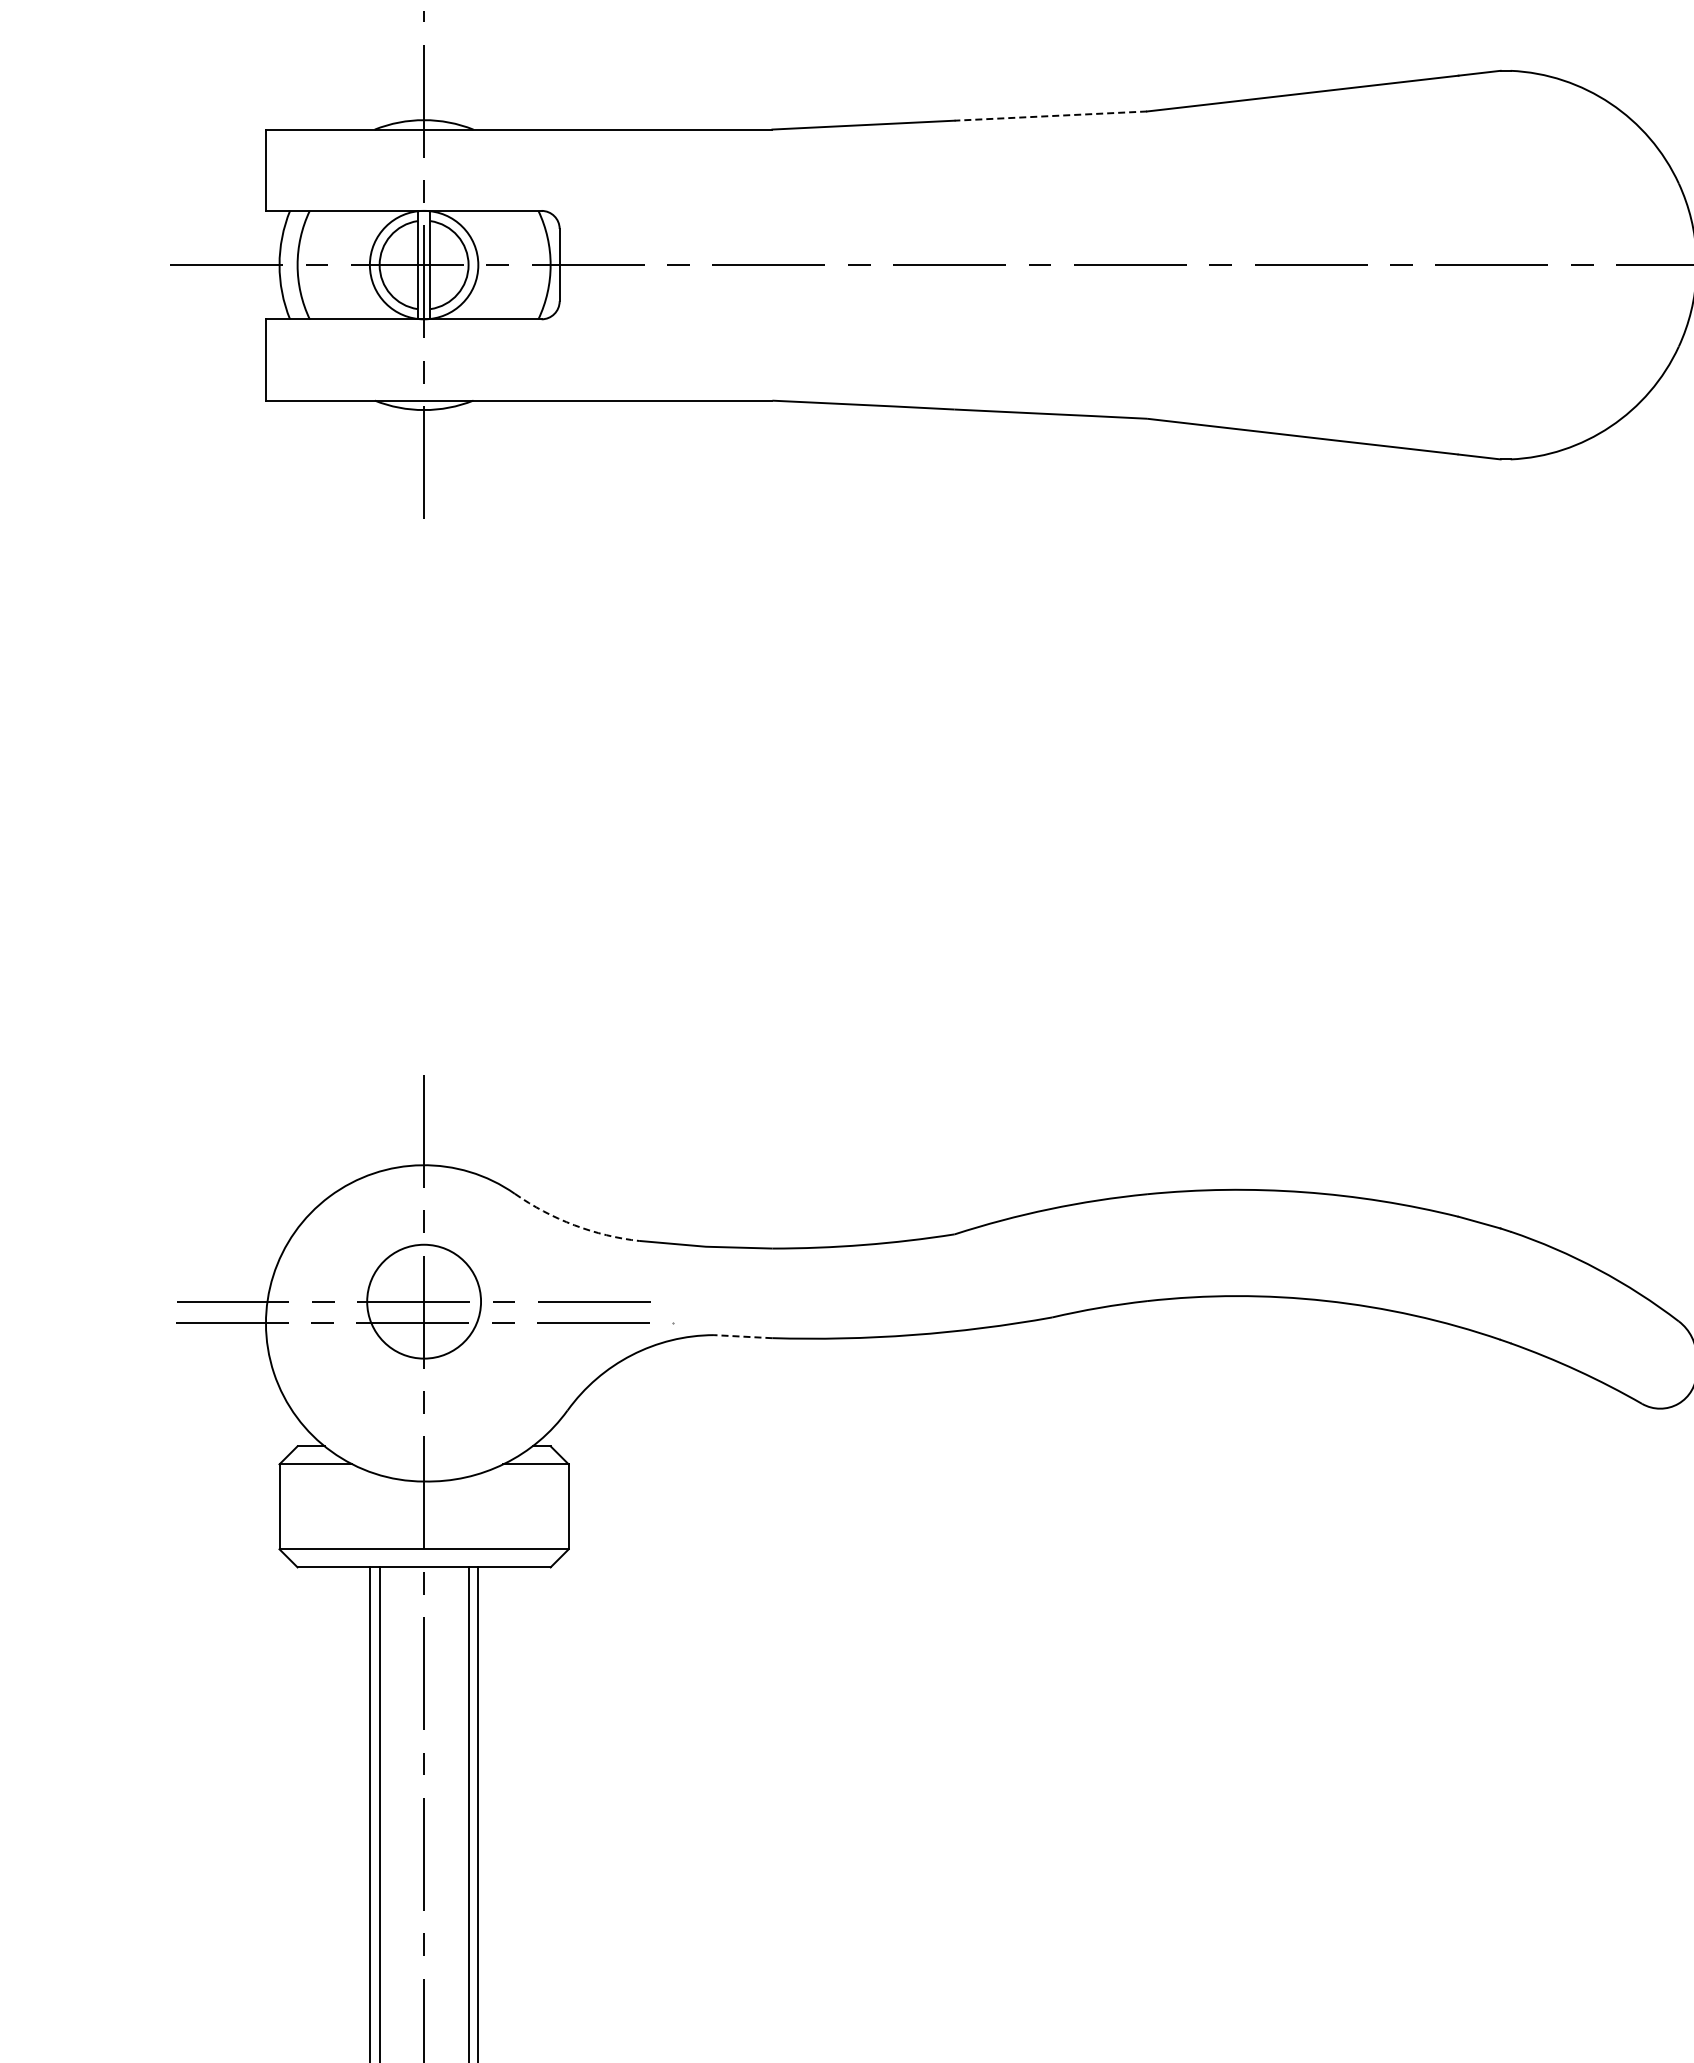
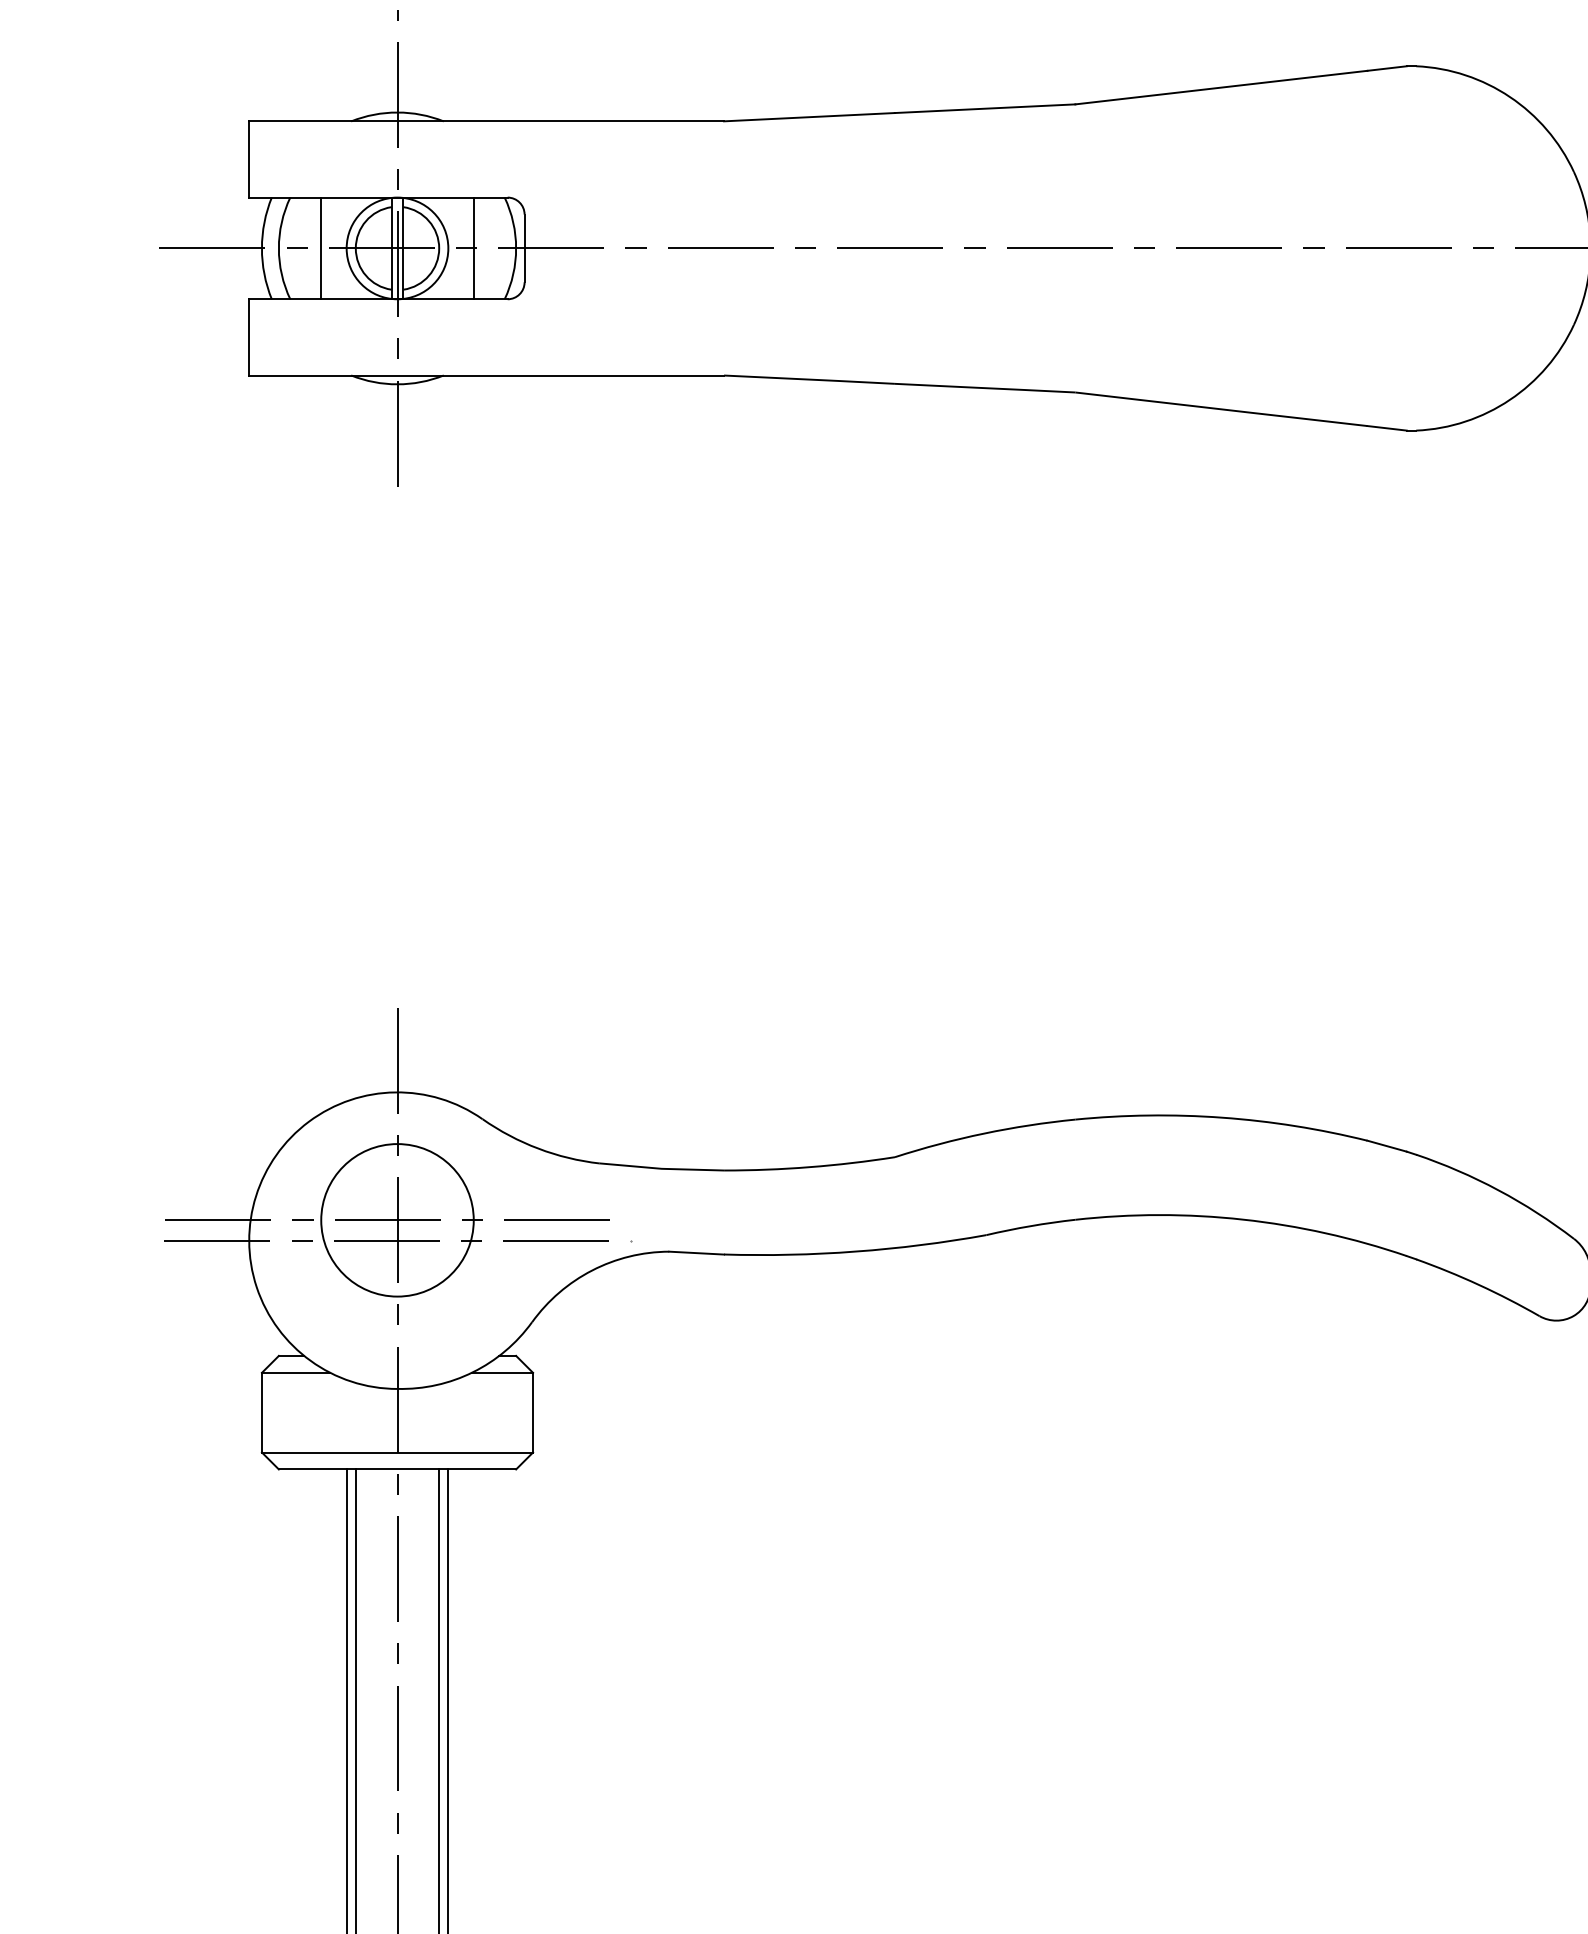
line: (1050, 116) -> (984, 109), dashed -> solid
line: (342, 264) -> (320, 247), added
line: (505, 264) -> (473, 247), added
arc: (574, 1225) -> (538, 1148), dashed -> solid
circle: (423, 1301) -> (396, 1220), size x1.43
line: (742, 1336) -> (696, 1252), dashed -> solid

